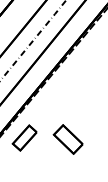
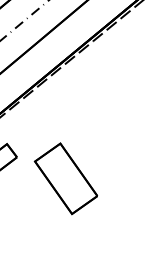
part: (67, 139) -> (64, 178), size x1.43

